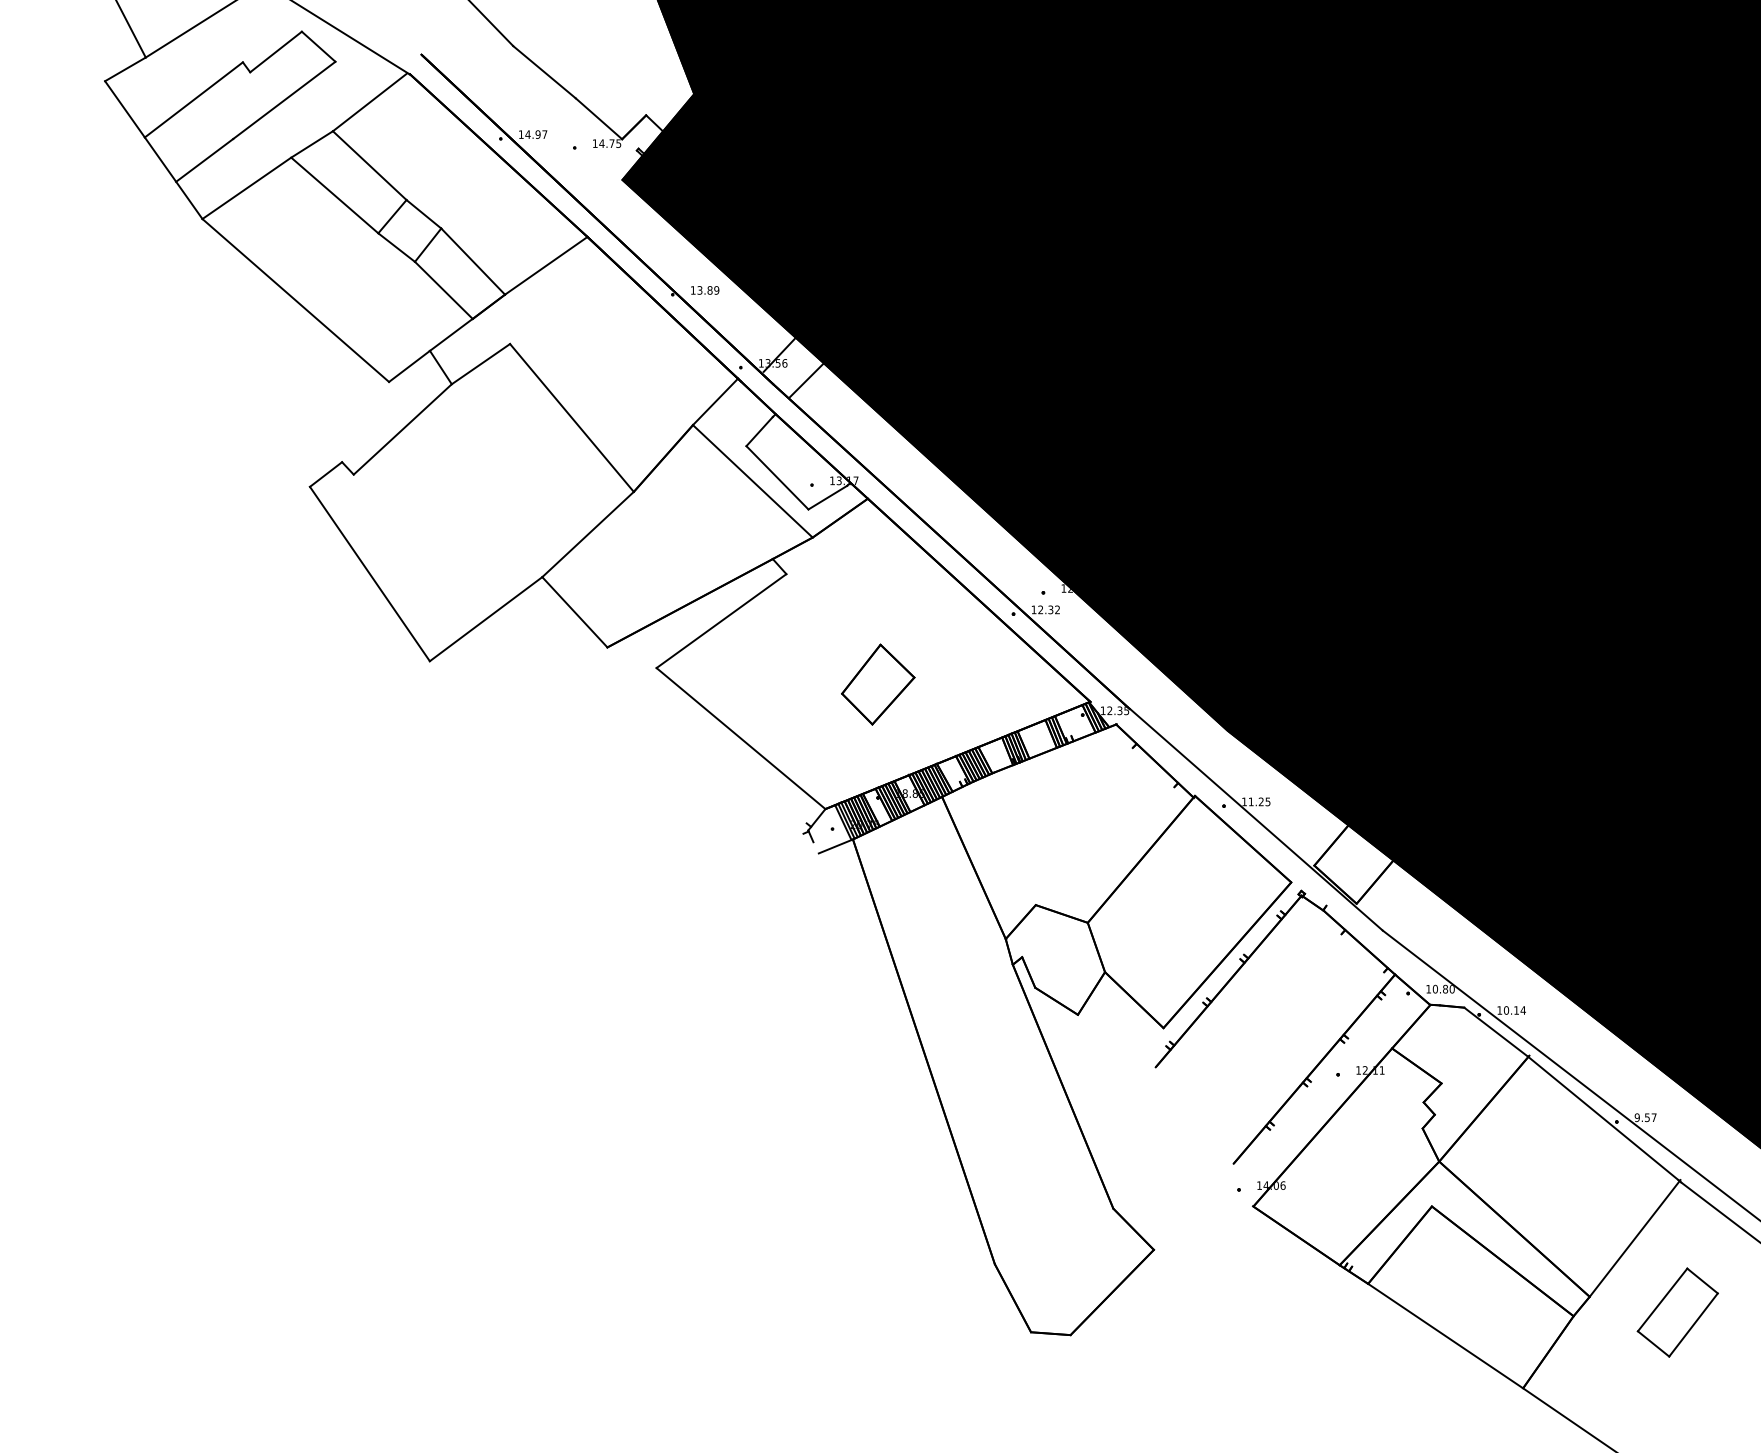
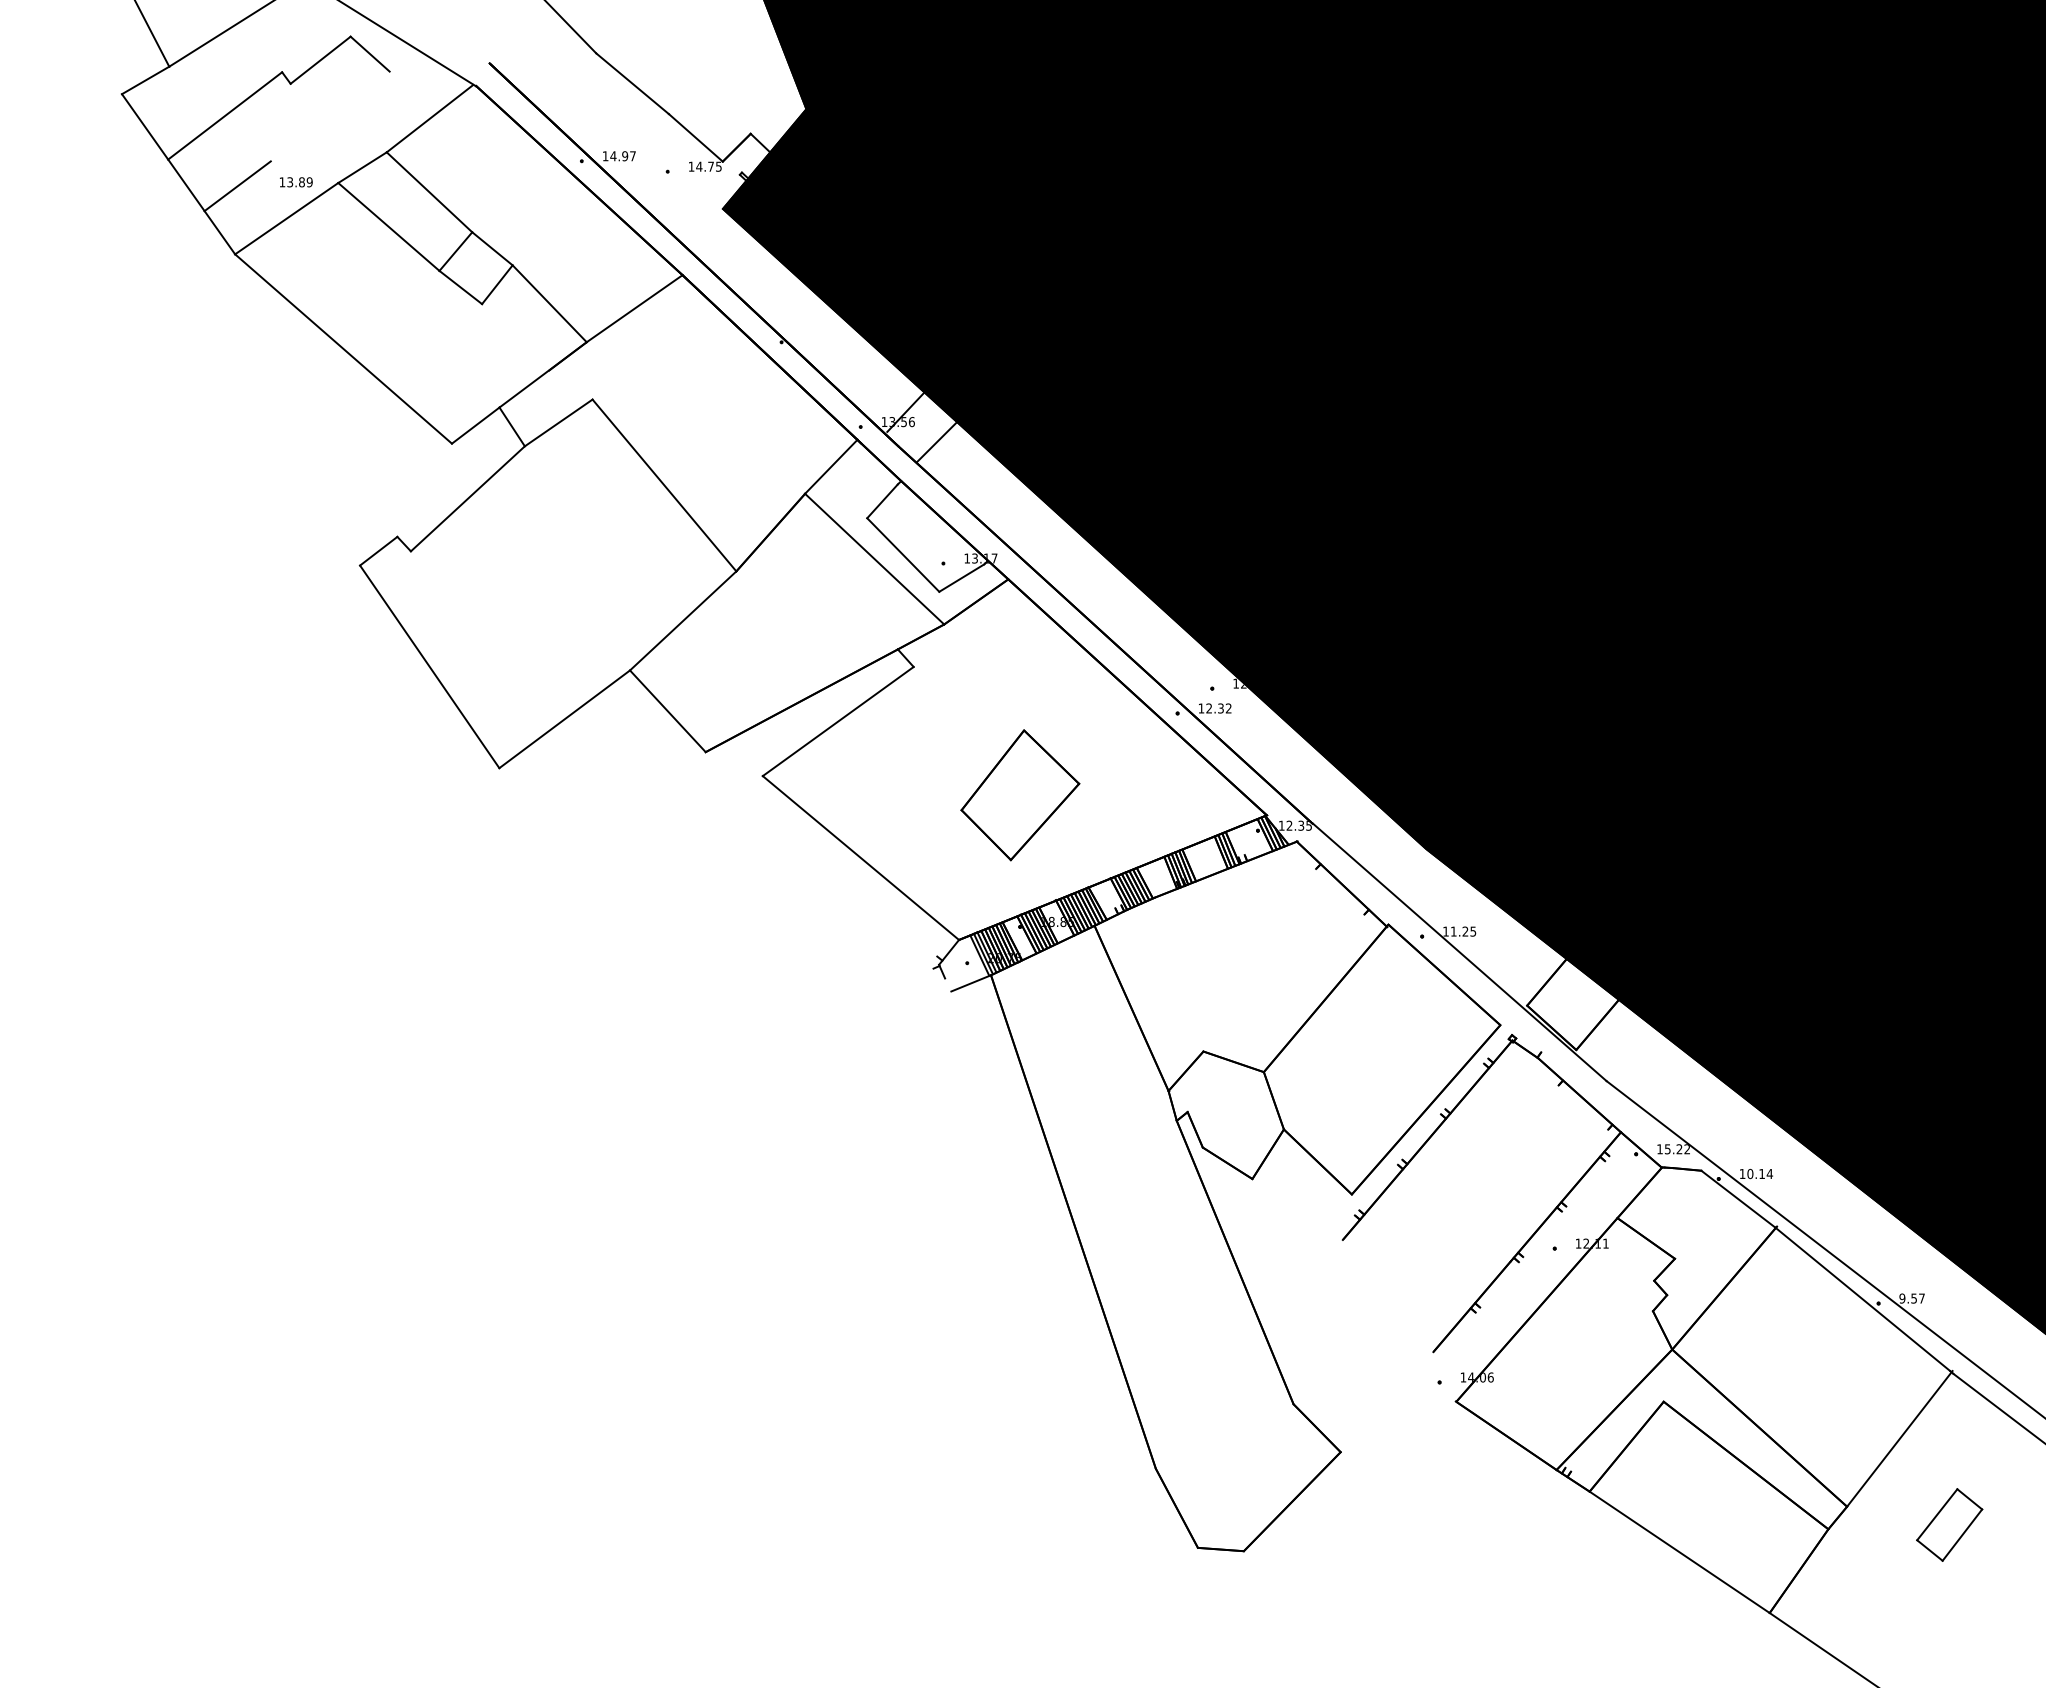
line: (283, 100) -> (329, 116), removed
line: (443, 290) -> (515, 337), removed
text: (705, 290) -> (296, 182), moved
part: (878, 684) -> (1020, 795), size x1.4
text: (1443, 989) -> (1677, 1149), 10.80 -> 15.22
part: (1677, 1312) -> (1949, 1524), size x0.7

